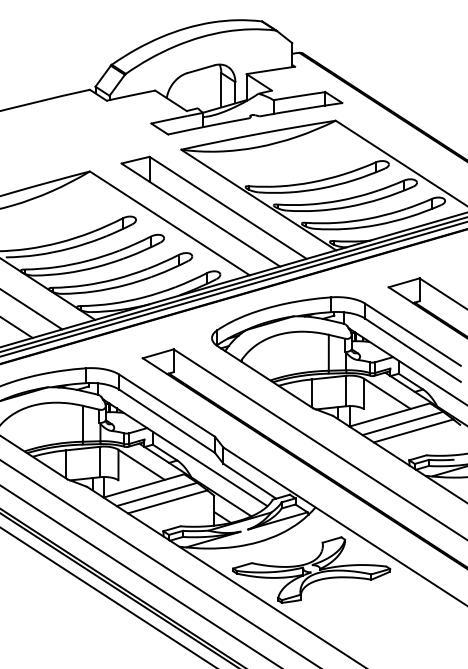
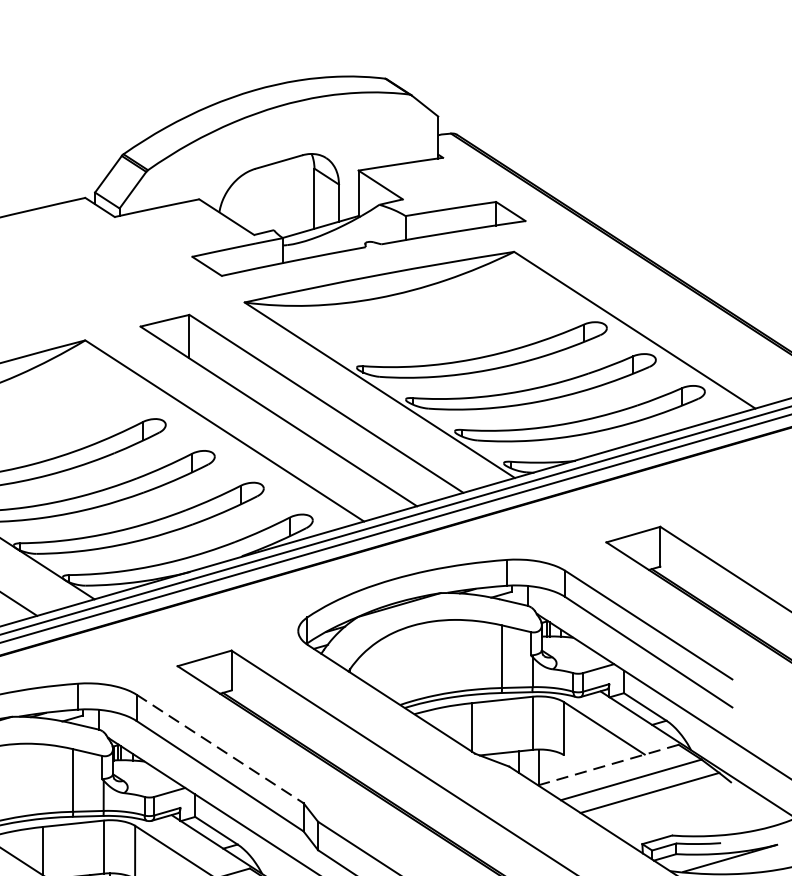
line: (167, 405) -> (220, 748), solid -> dashed
line: (389, 414) -> (607, 764), solid -> dashed

